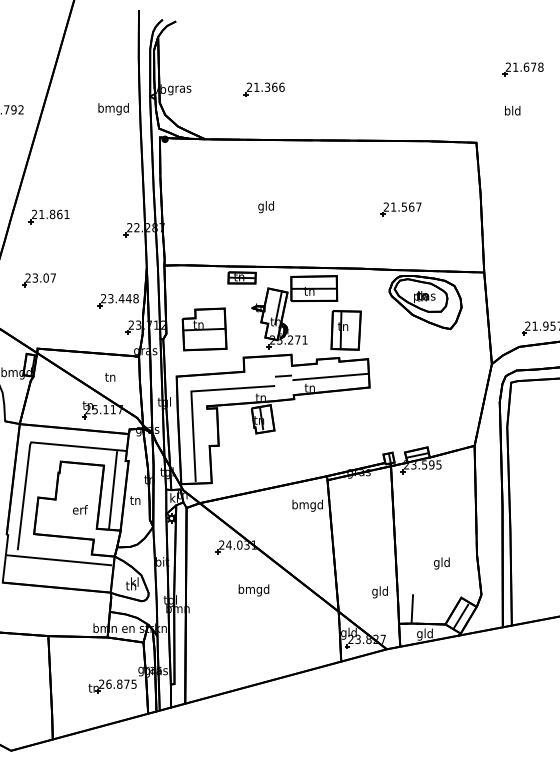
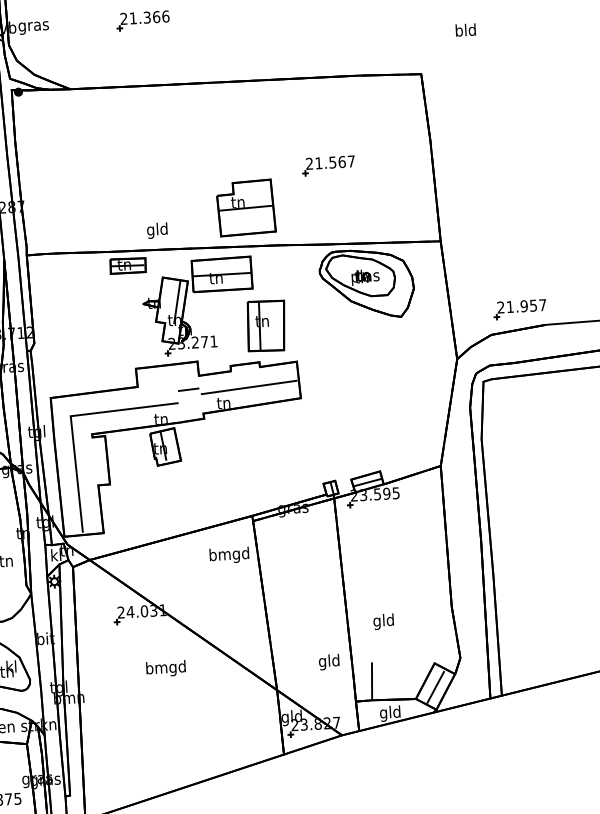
text: (265, 207) -> (156, 231), moved
part: (204, 329) -> (245, 208), moved
text: (441, 563) -> (383, 621), moved

